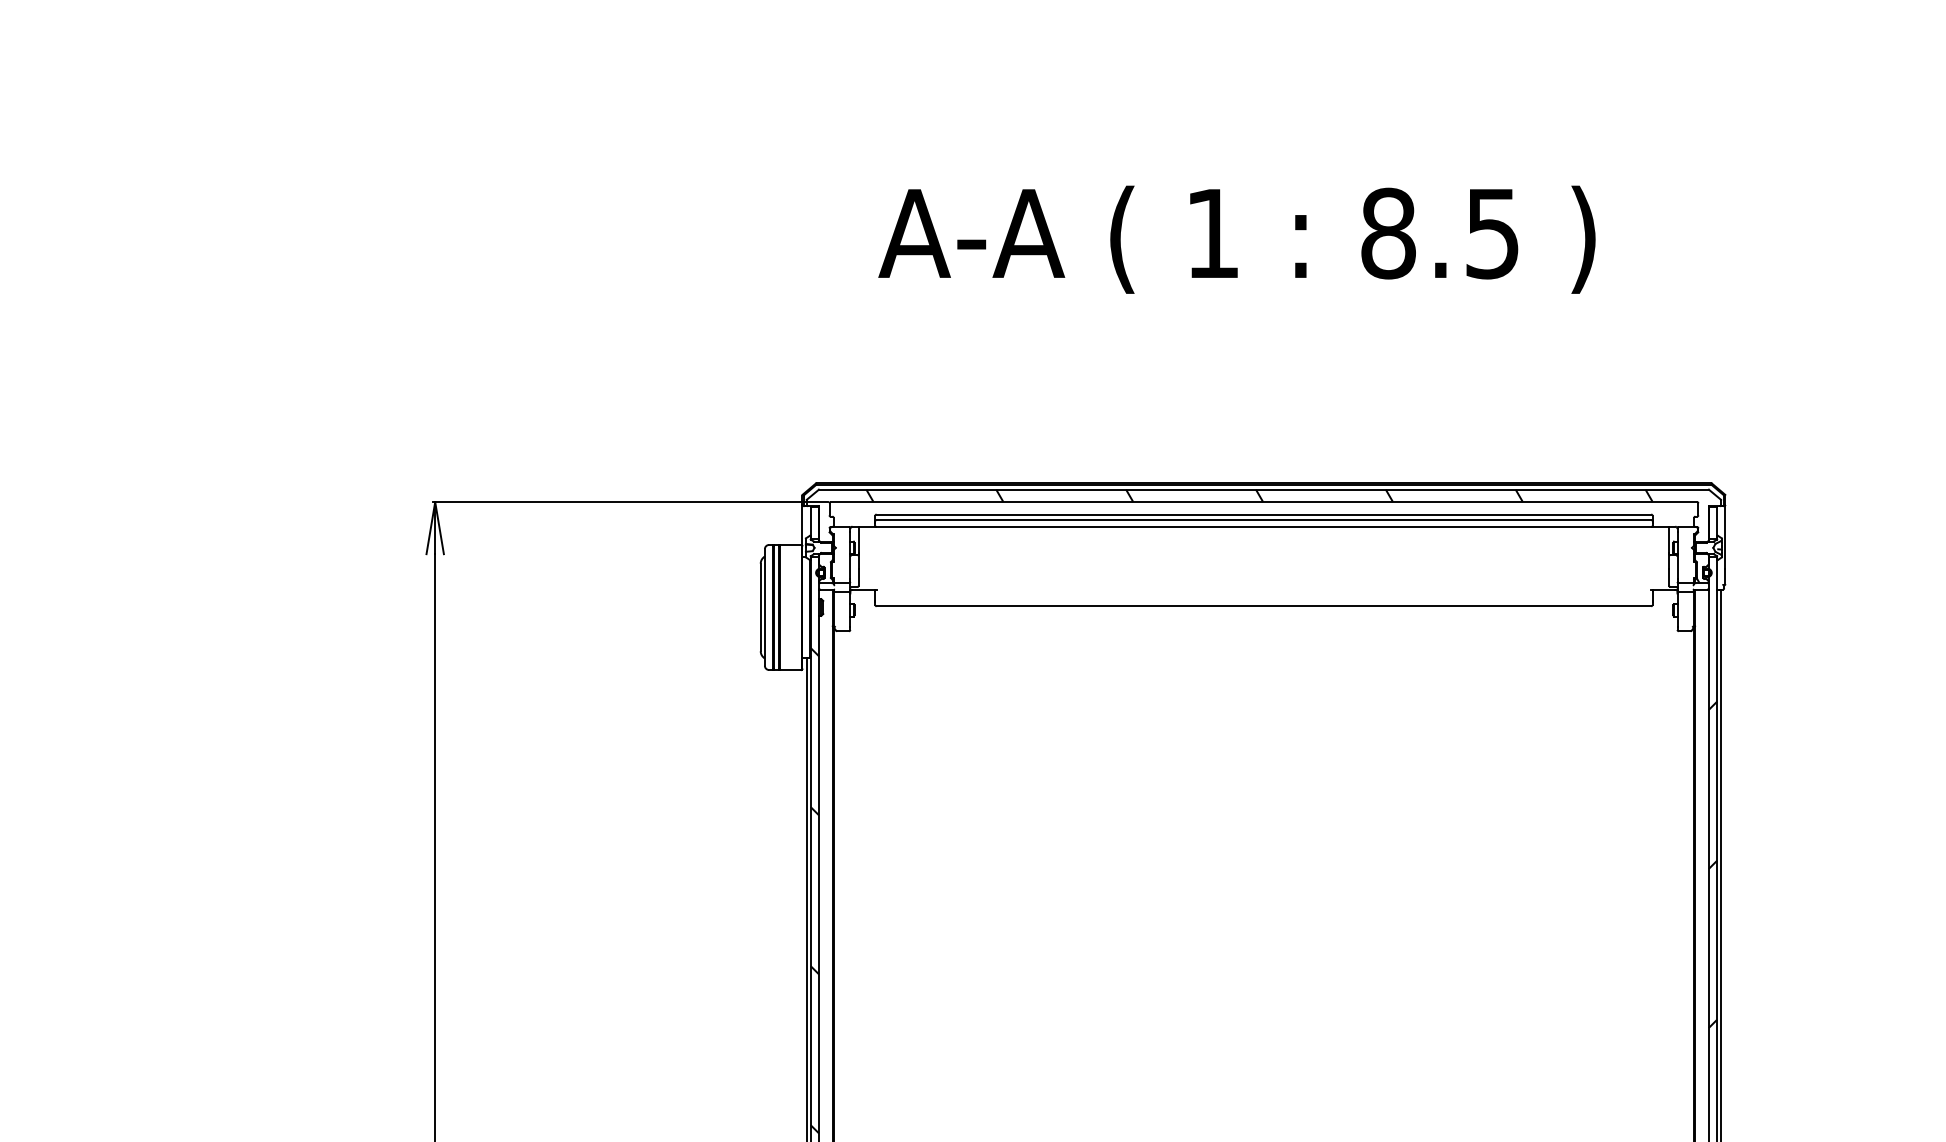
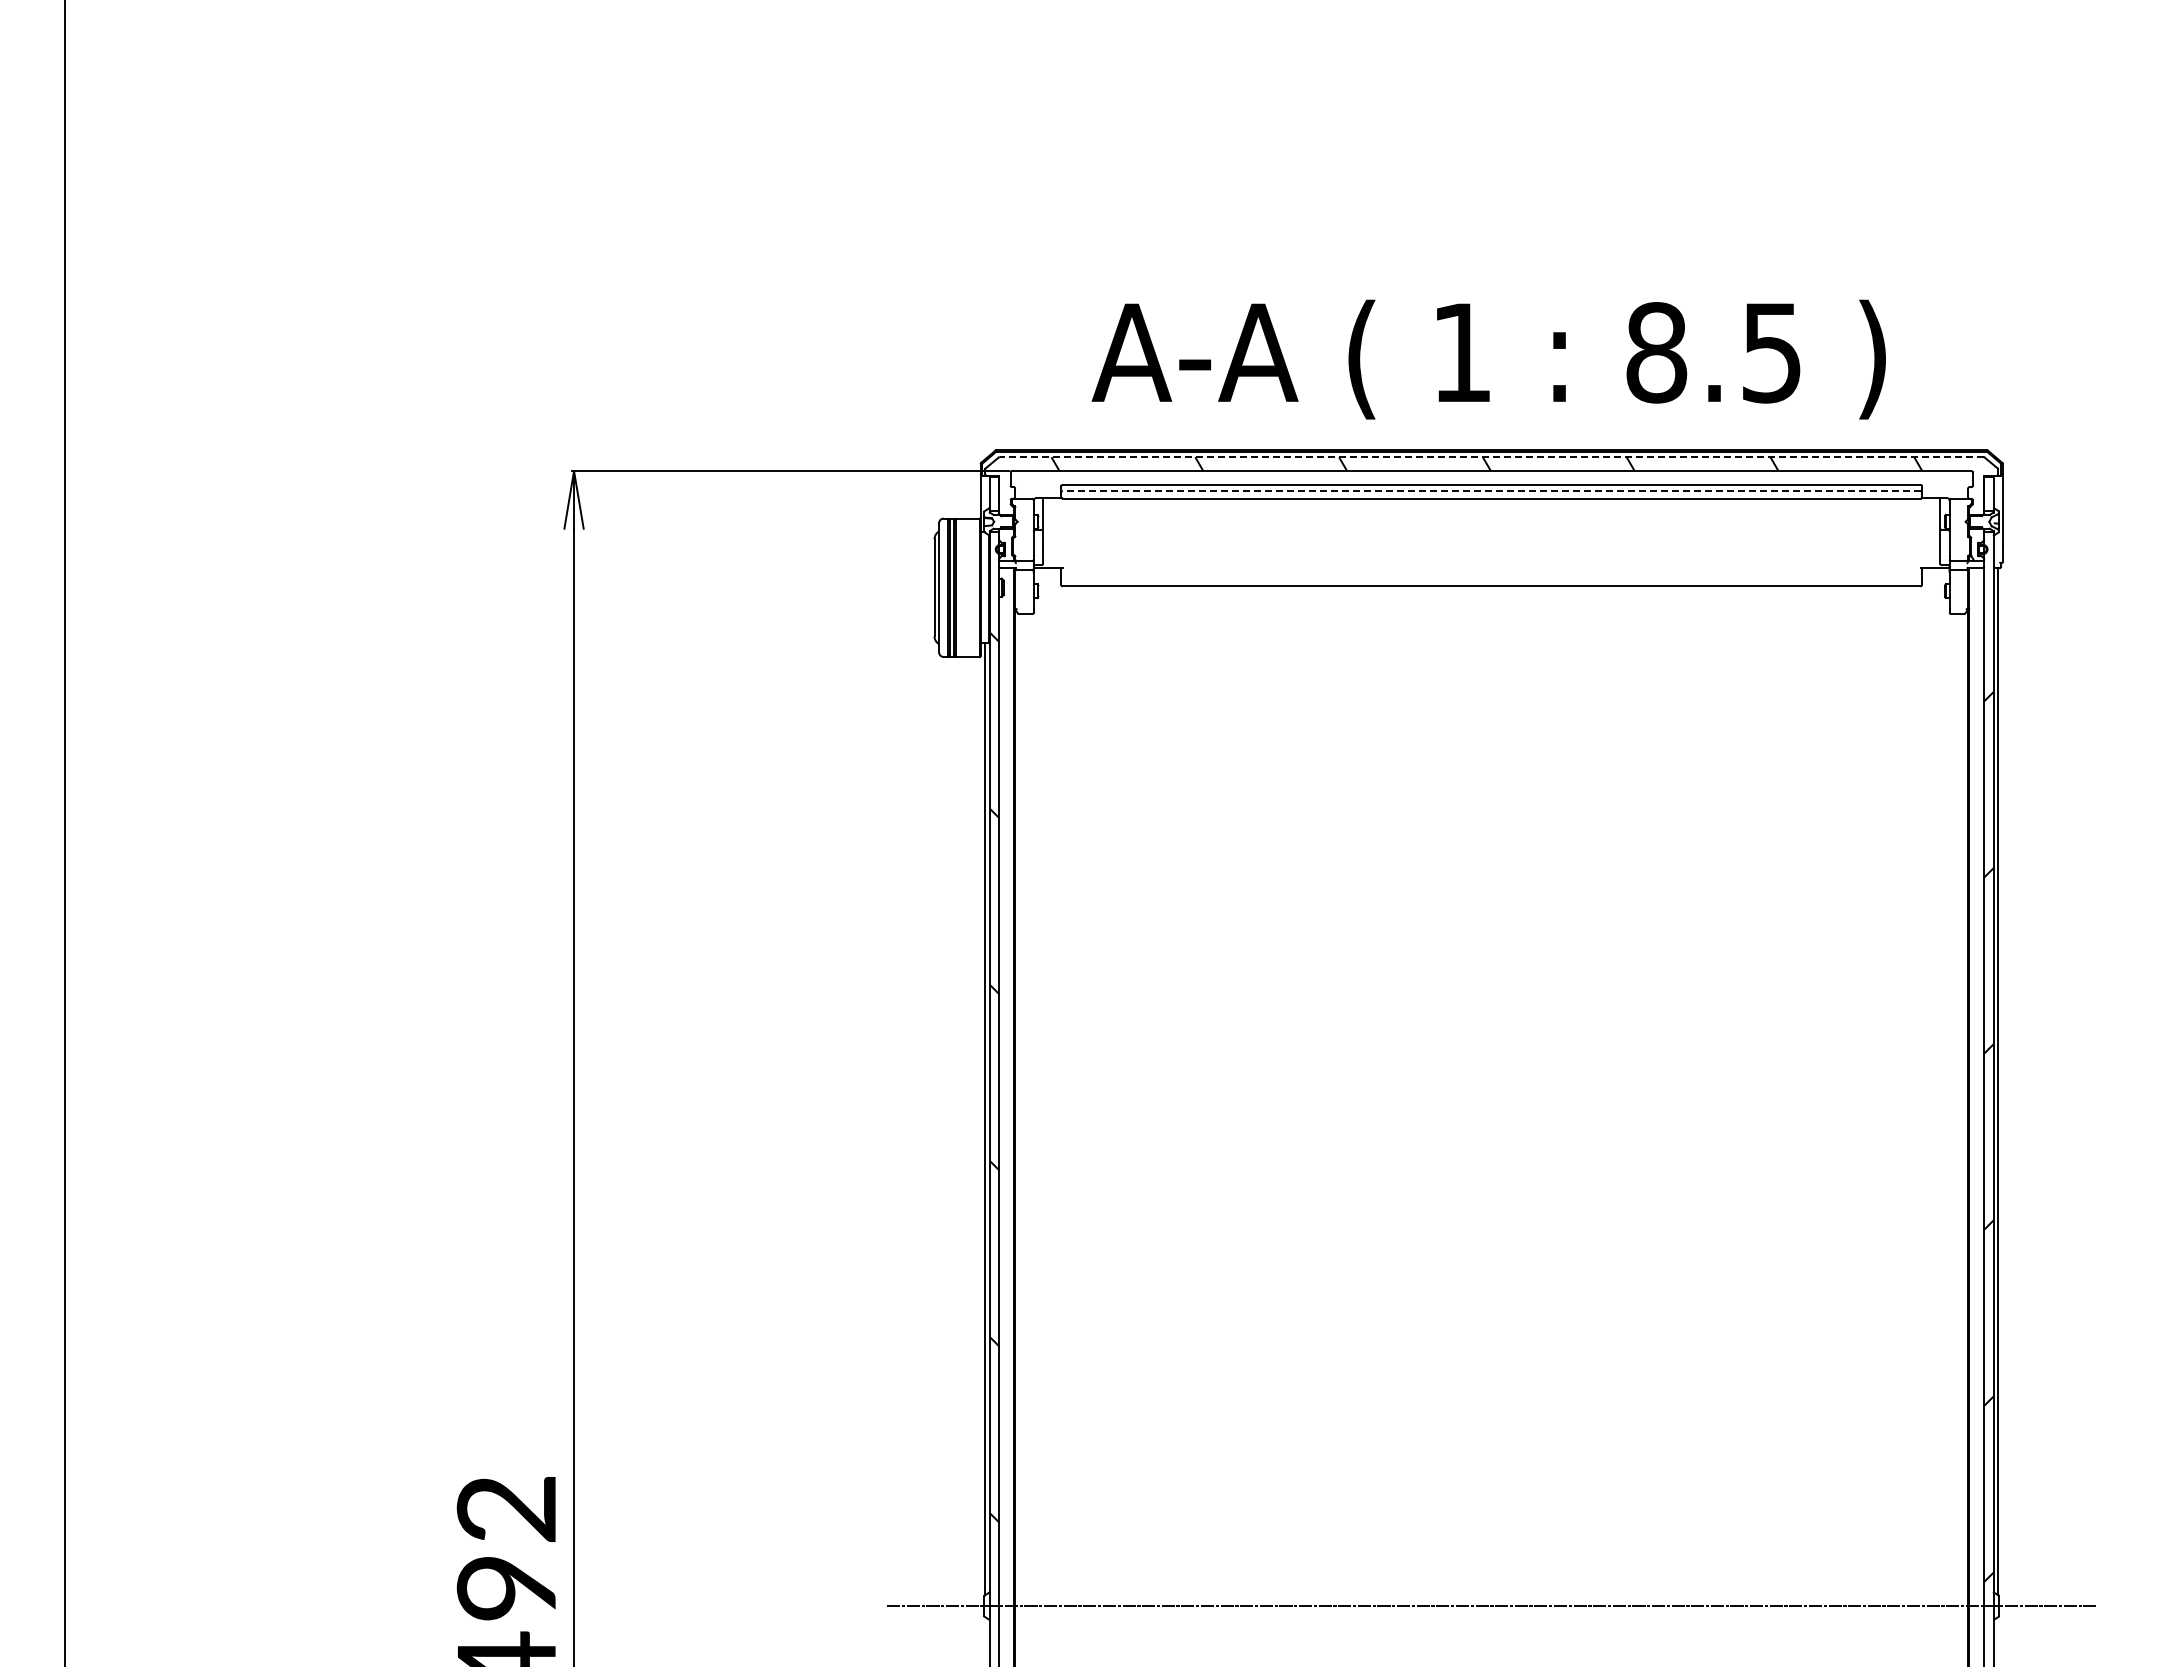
text: (1236, 239) -> (1488, 359), moved
line: (1263, 489) -> (1491, 457), solid -> dashed
line: (1263, 519) -> (1491, 490), solid -> dashed

